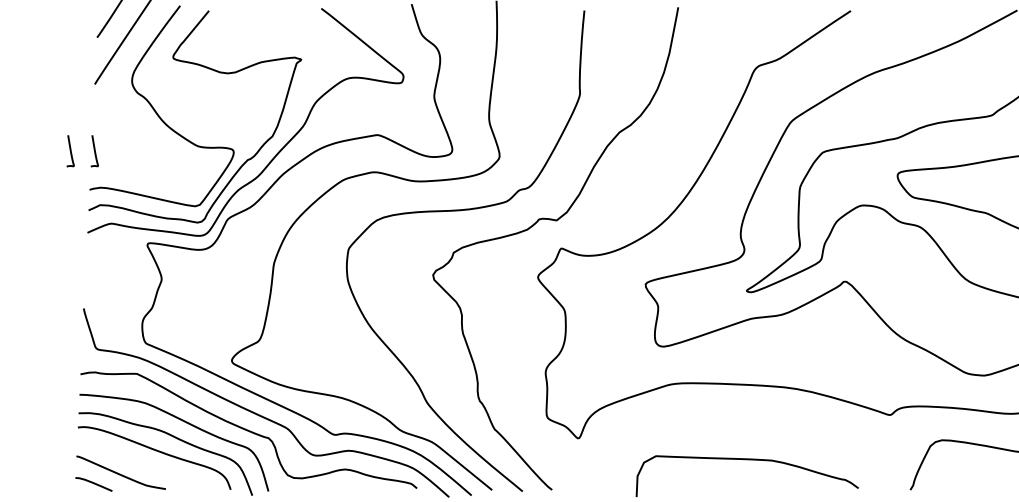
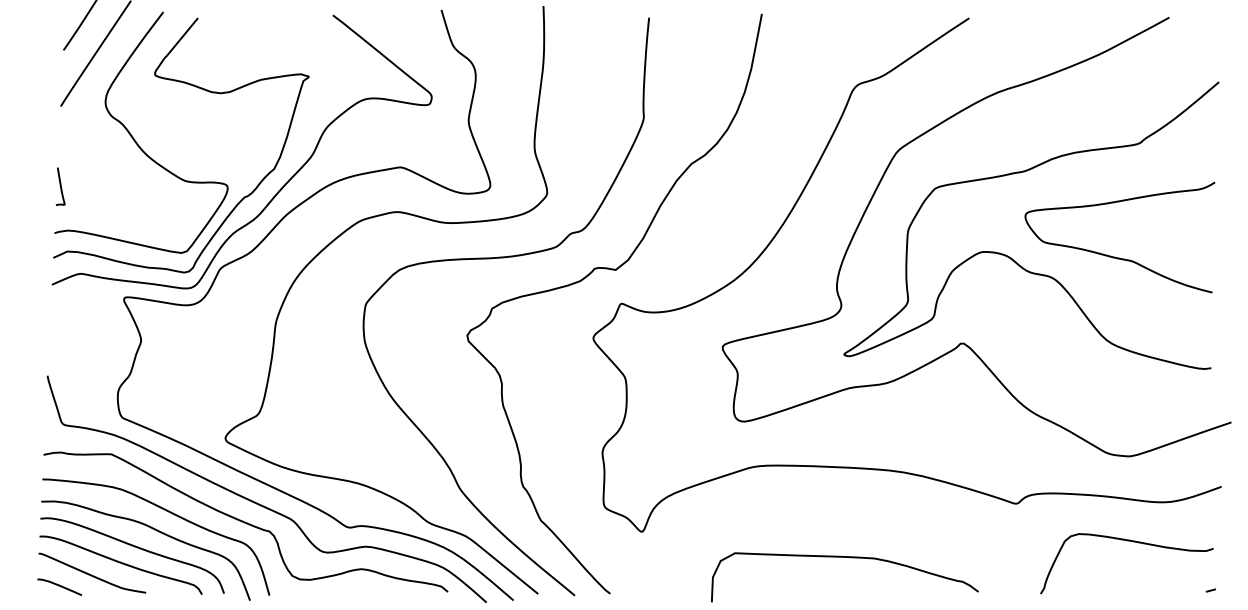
curve: (70, 151) -> (31, 186), removed
curve: (144, 464) -> (120, 563), added

